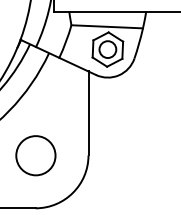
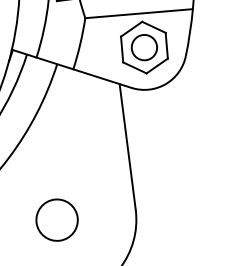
circle: (35, 155) -> (56, 219), size x0.7

